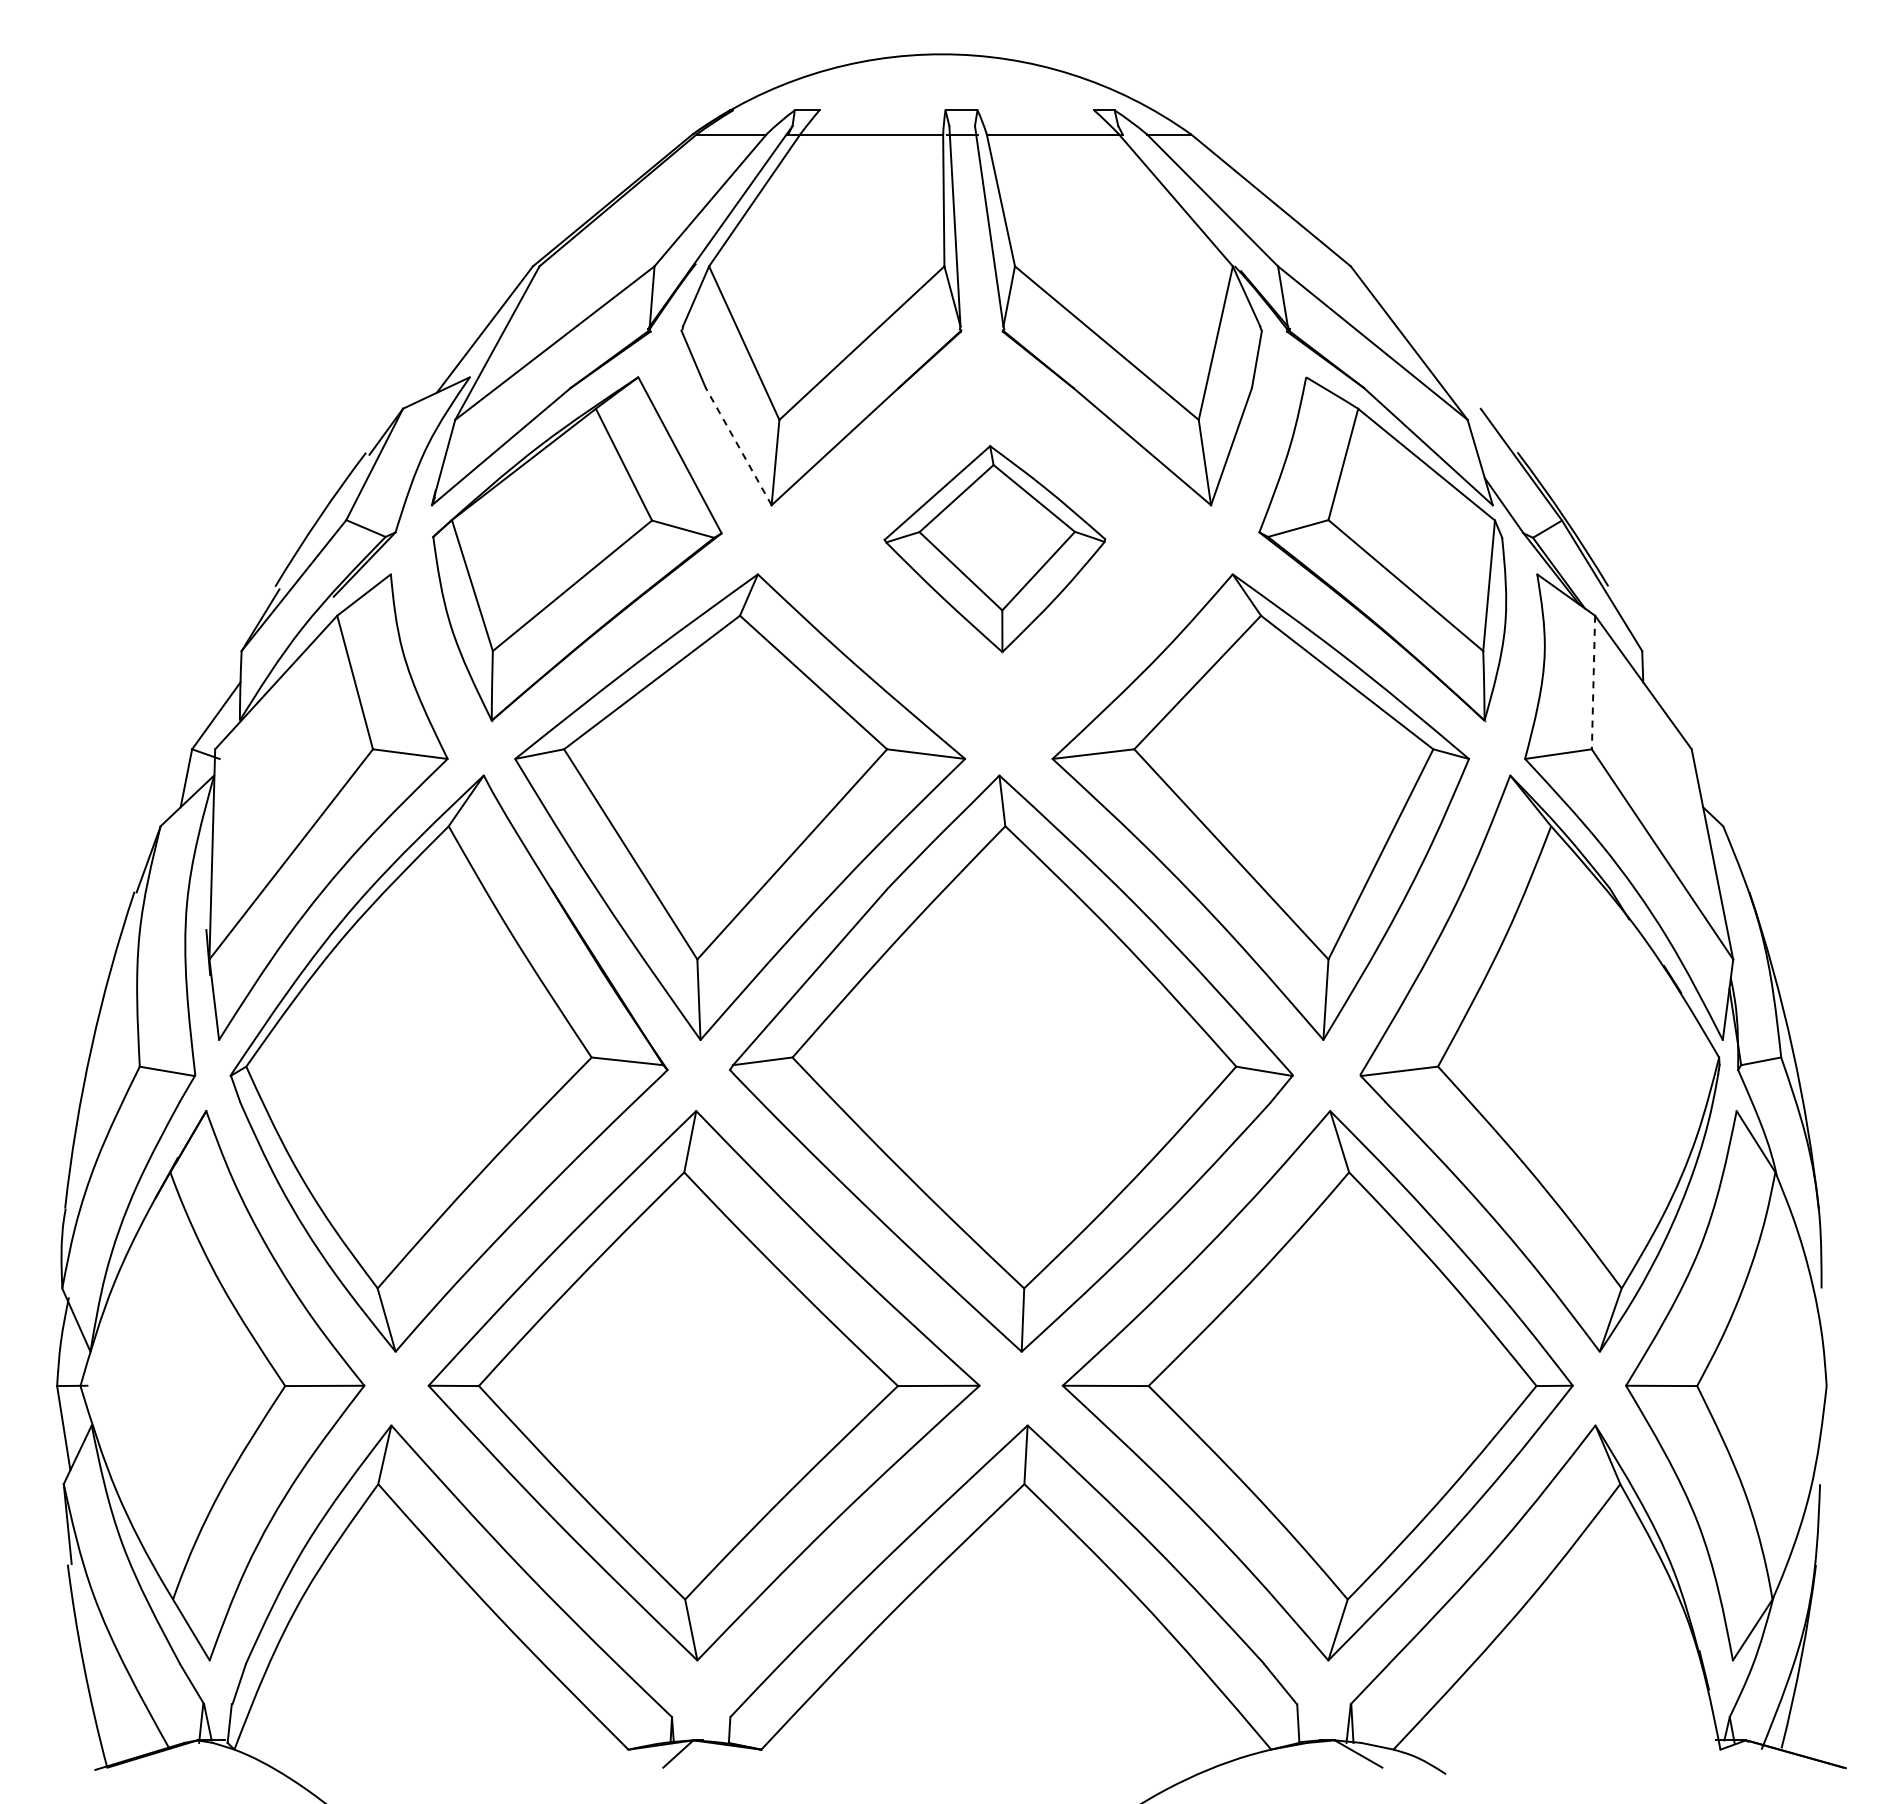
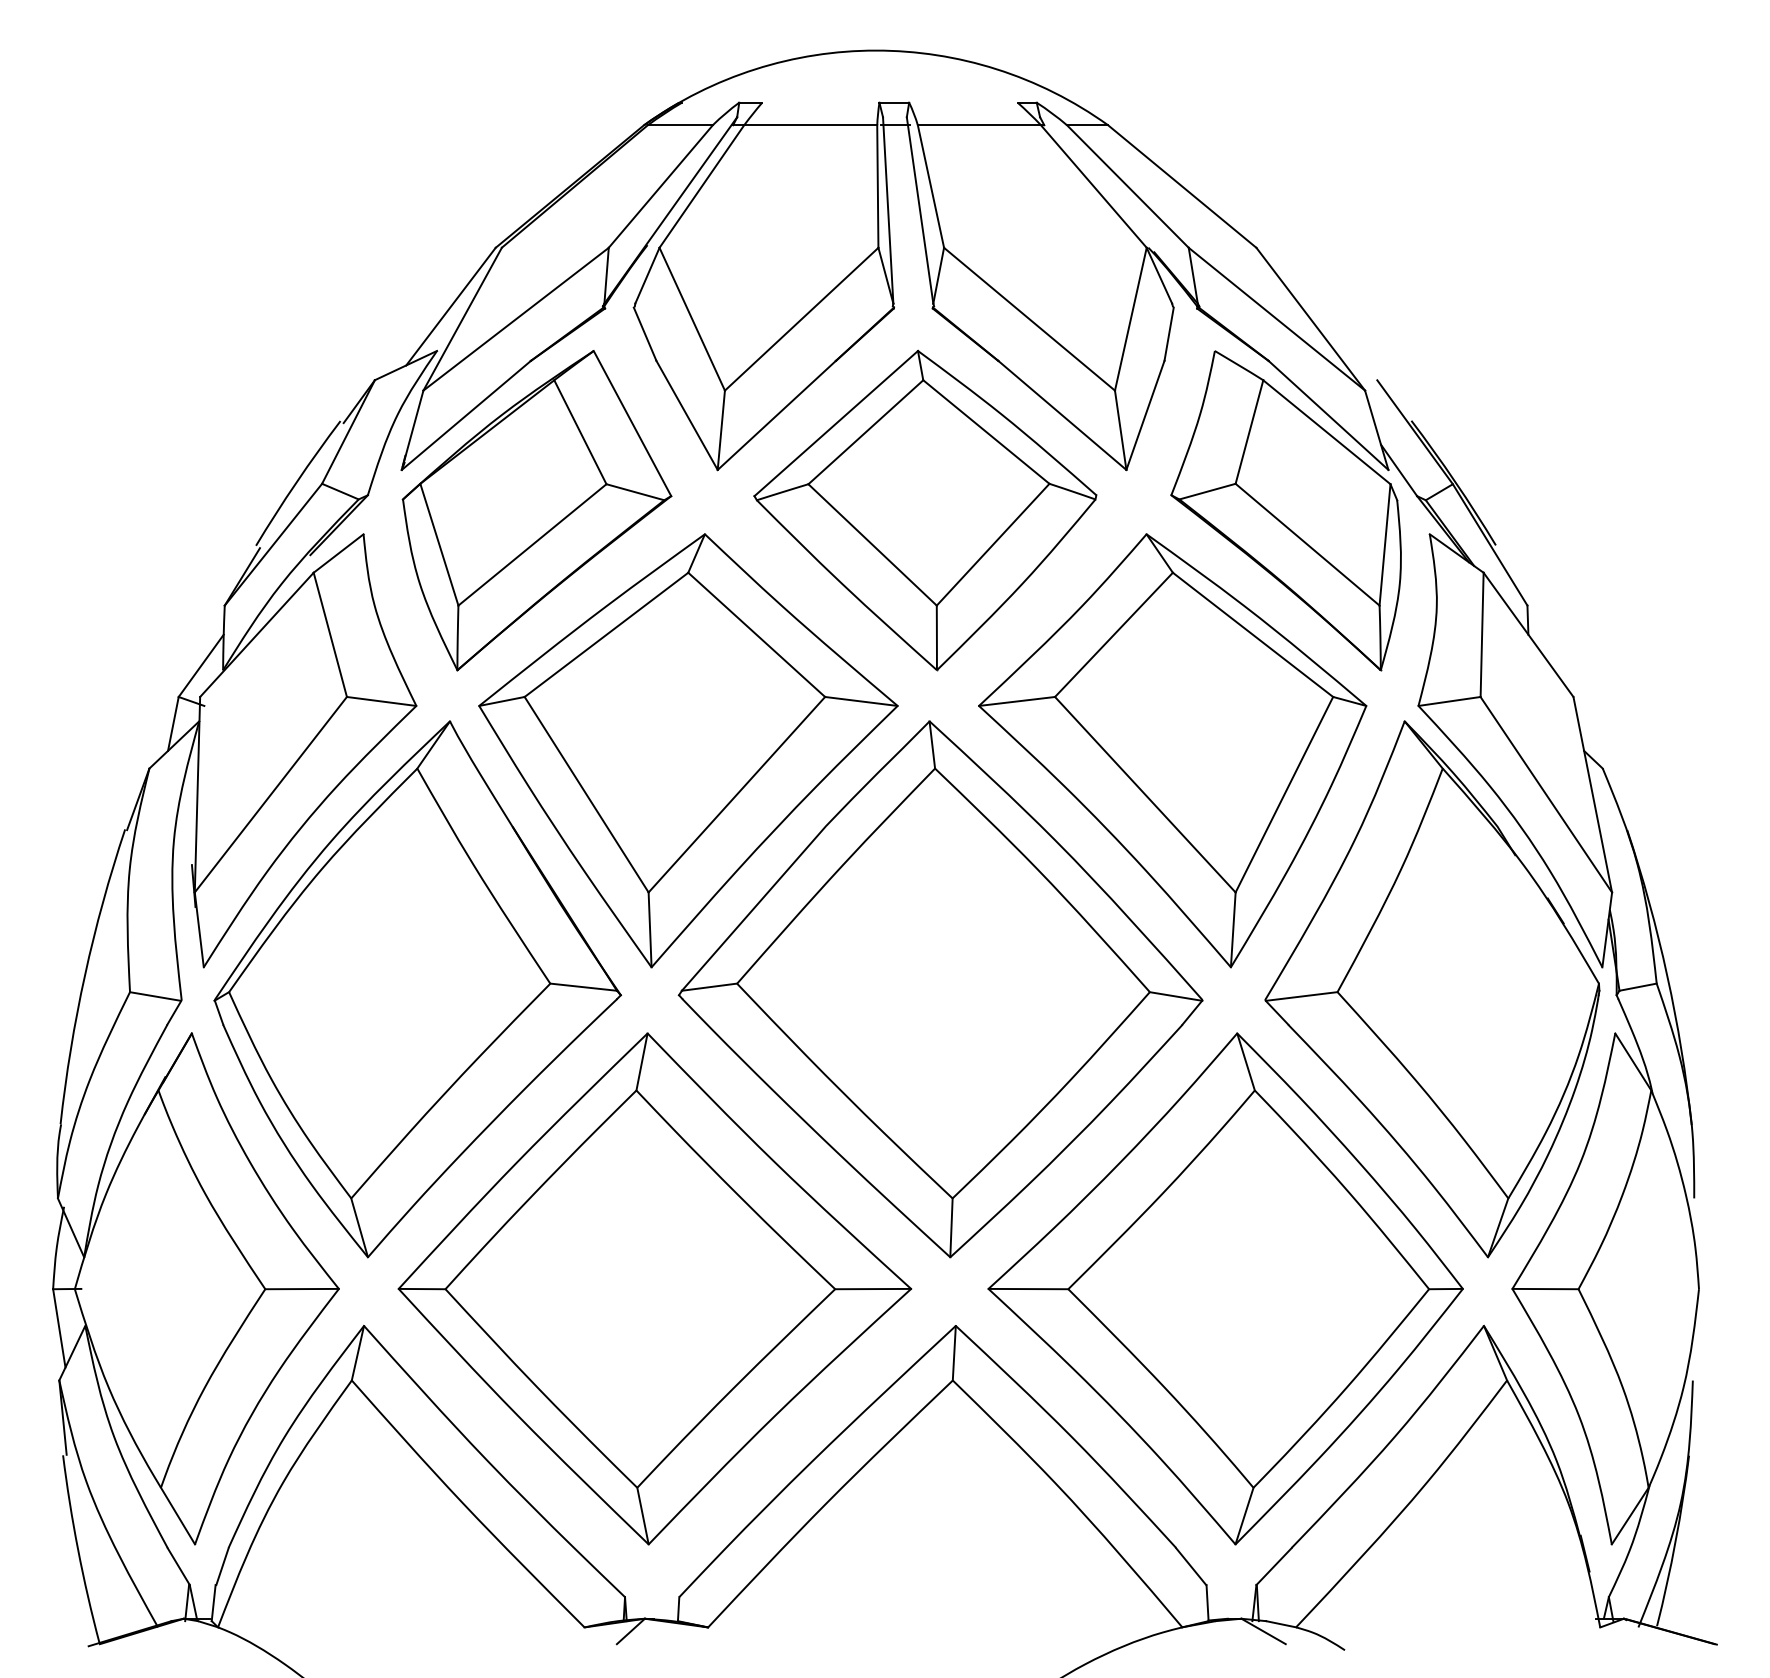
line: (738, 446) -> (686, 415), dashed -> solid
part: (994, 549) -> (924, 511), size x1.67
line: (1593, 682) -> (1482, 634), dashed -> solid

